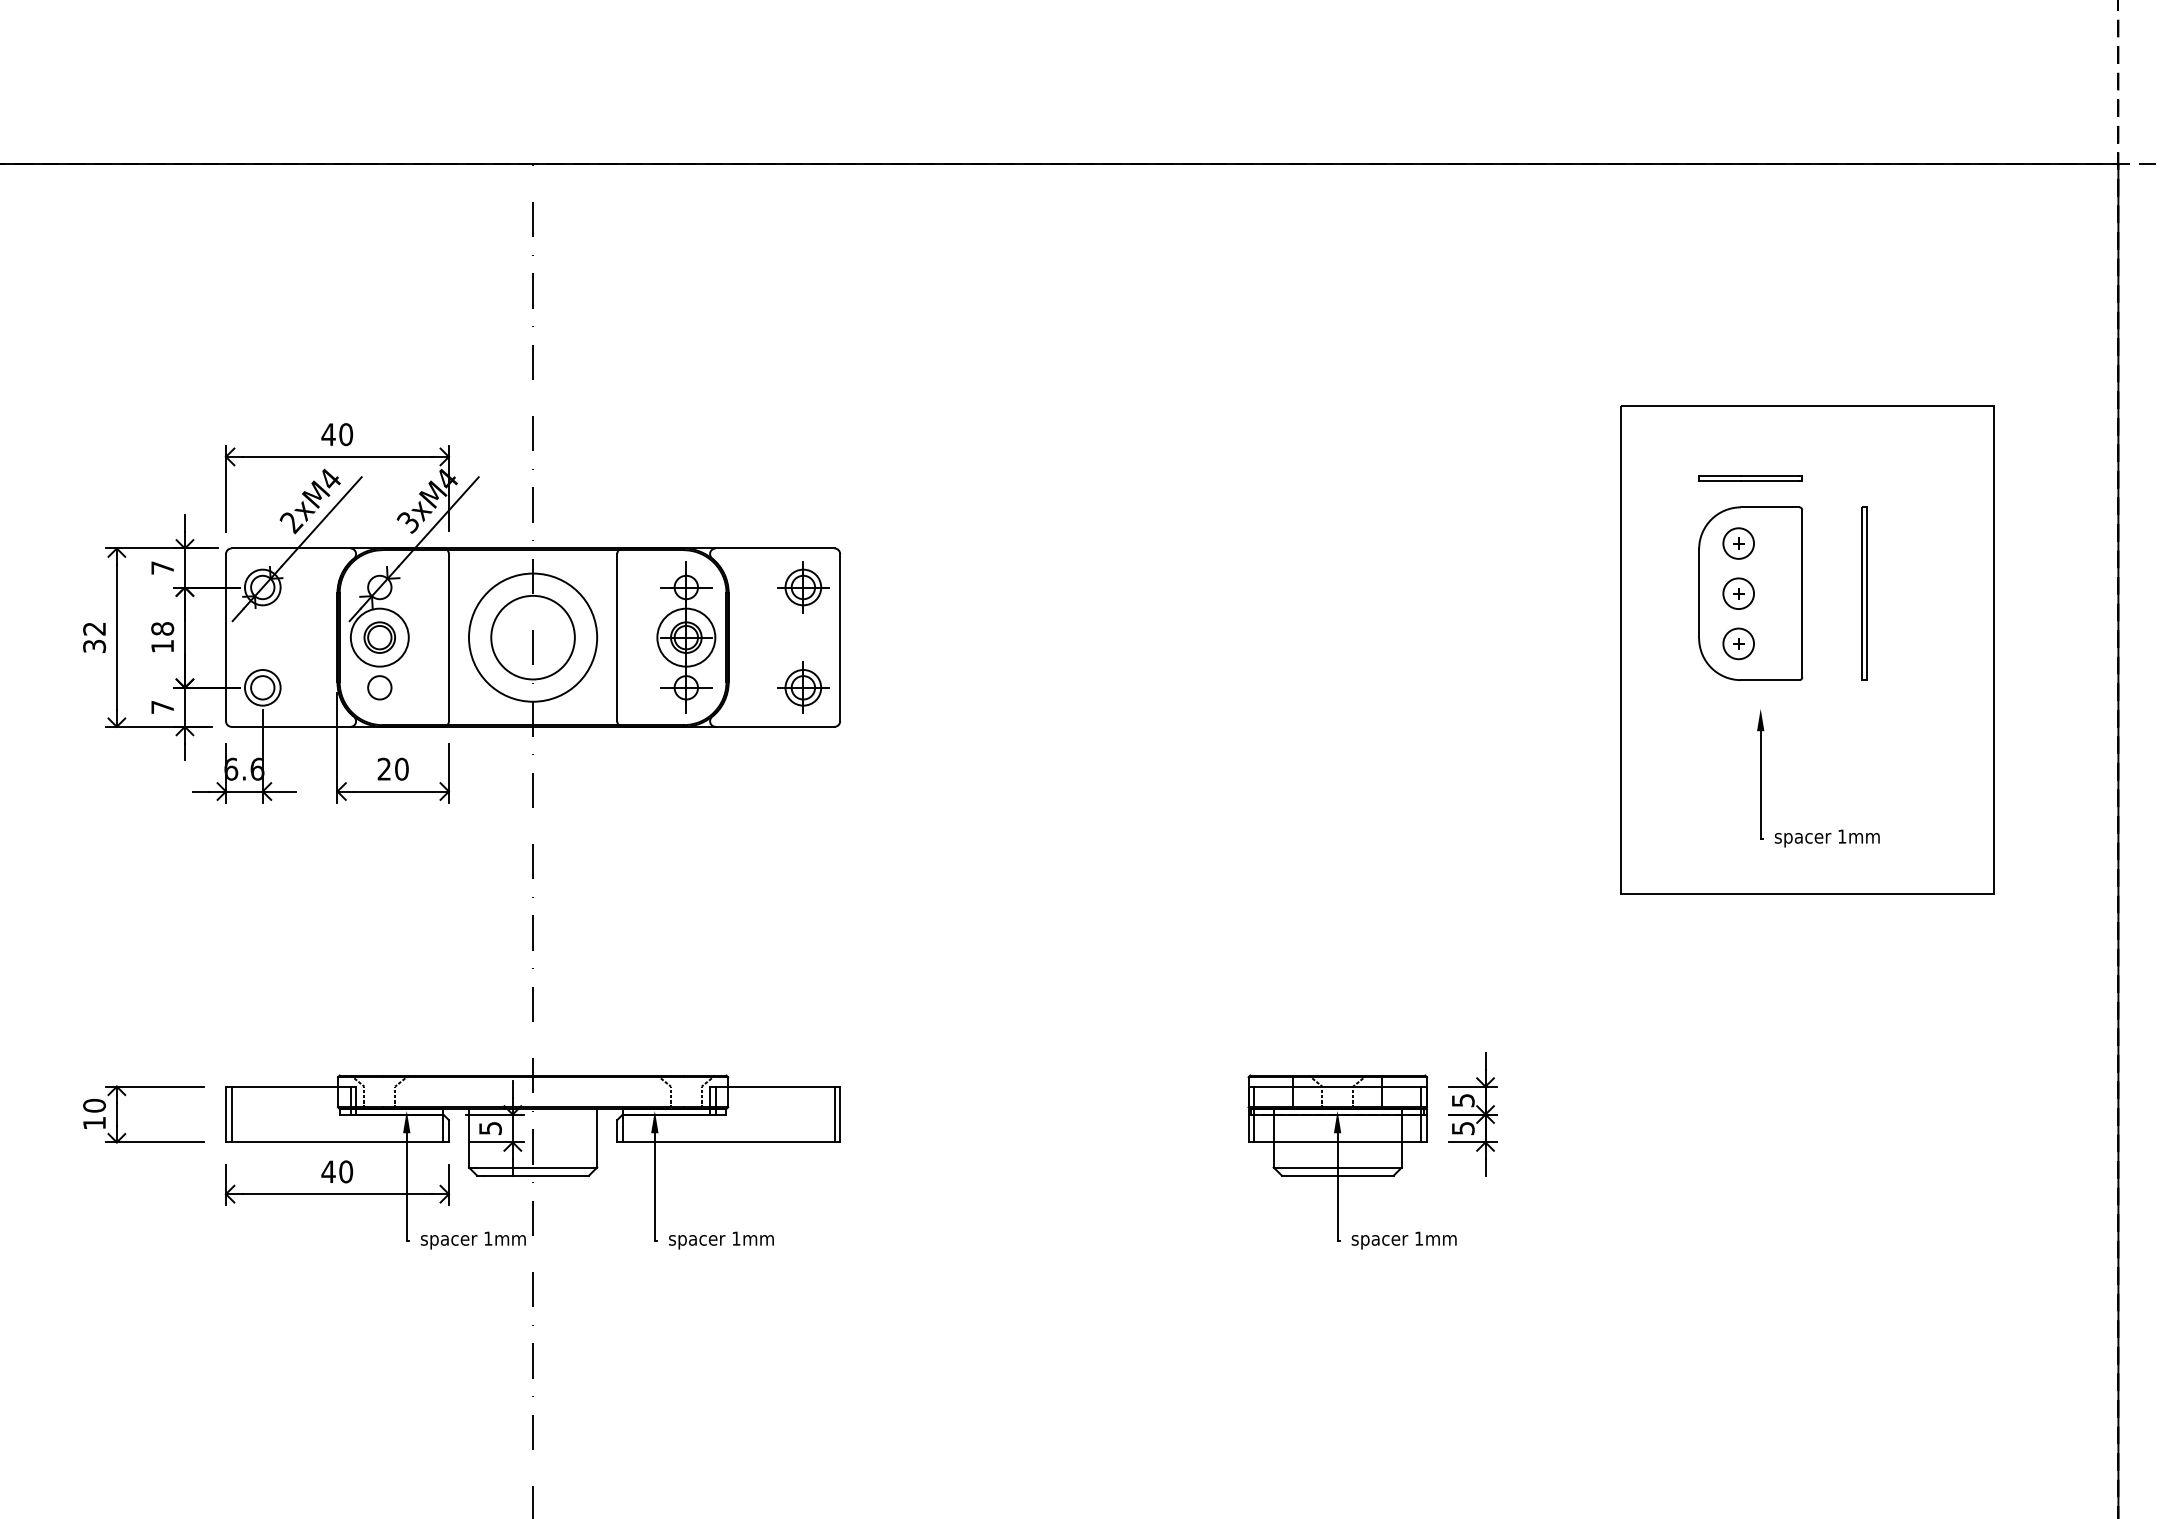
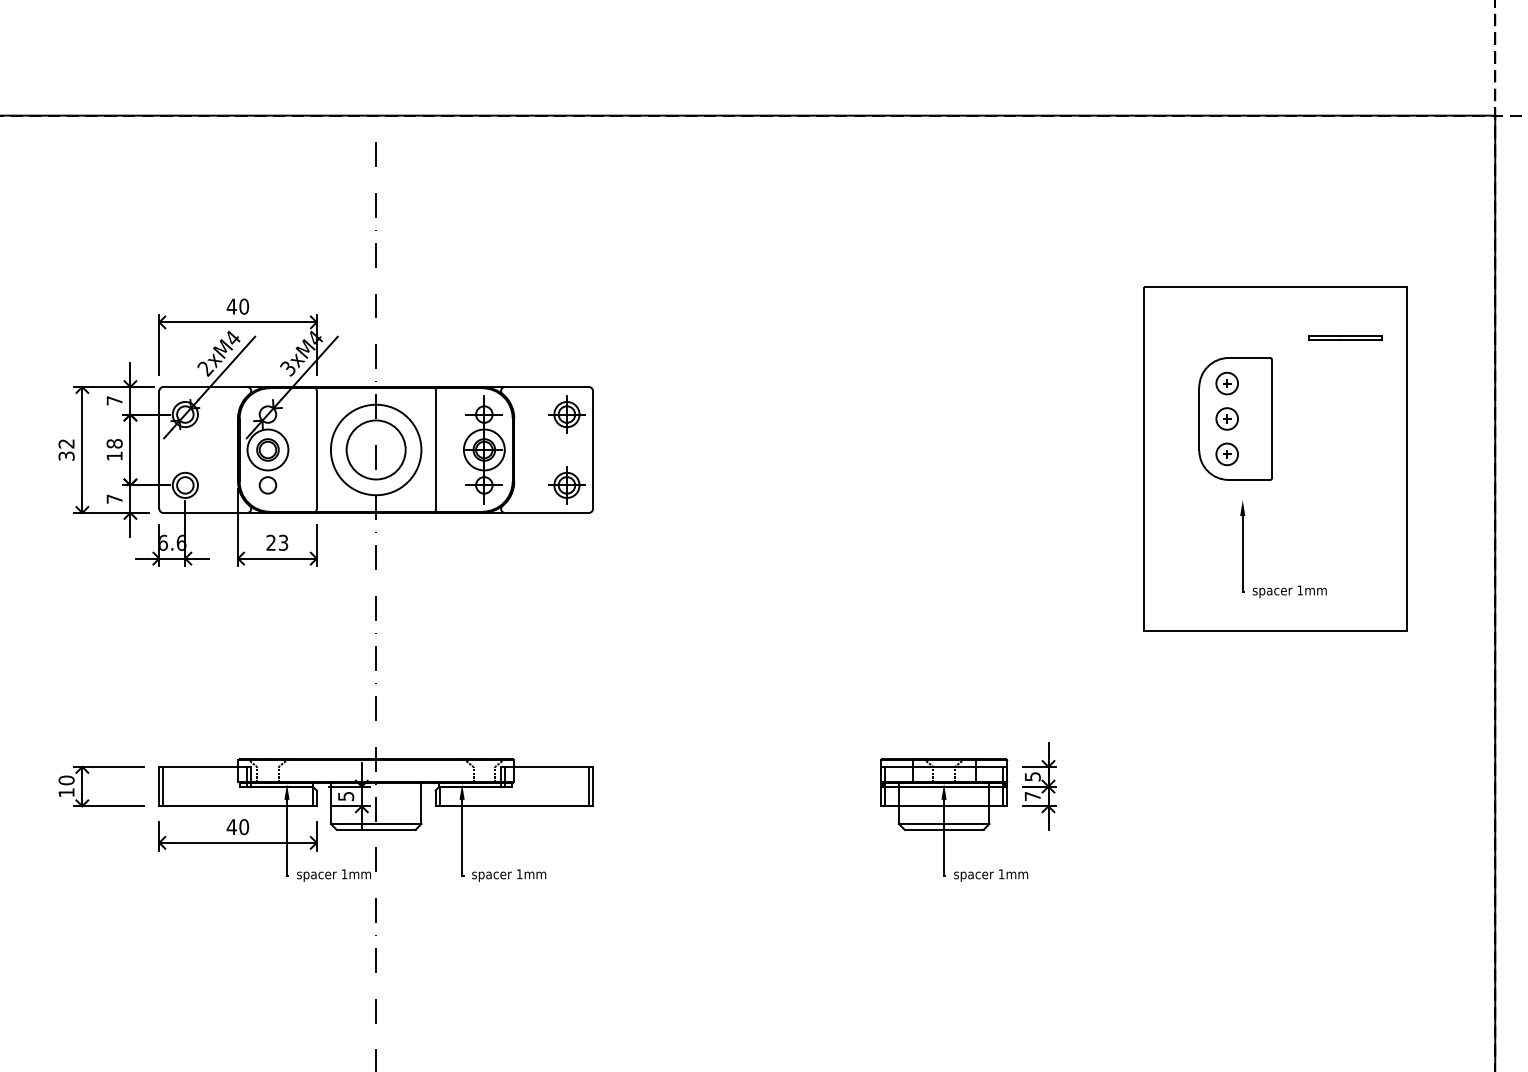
part: (1750, 478) -> (1345, 337), moved
part: (1864, 593) -> (1316, 418), removed
text: (401, 768) -> (283, 542), 20 -> 23
text: (1463, 1128) -> (1032, 796), 5 -> 7

